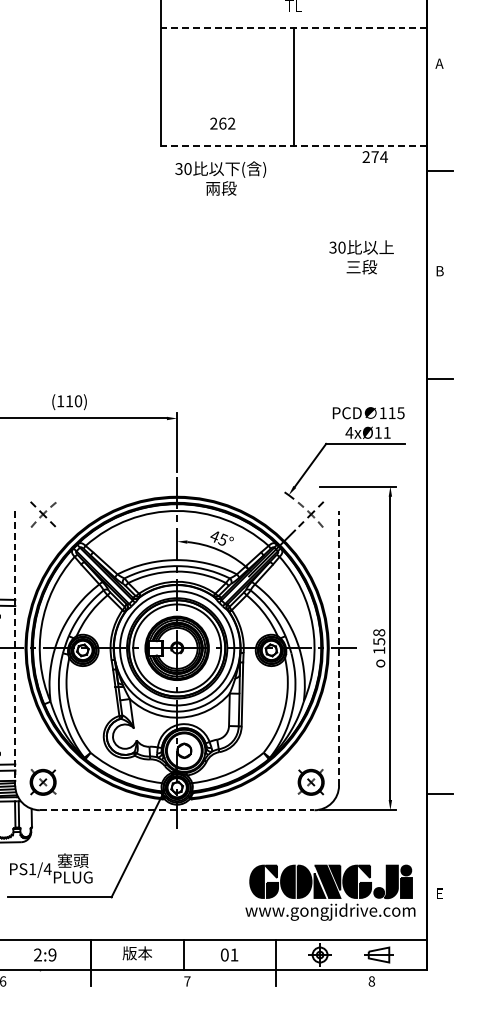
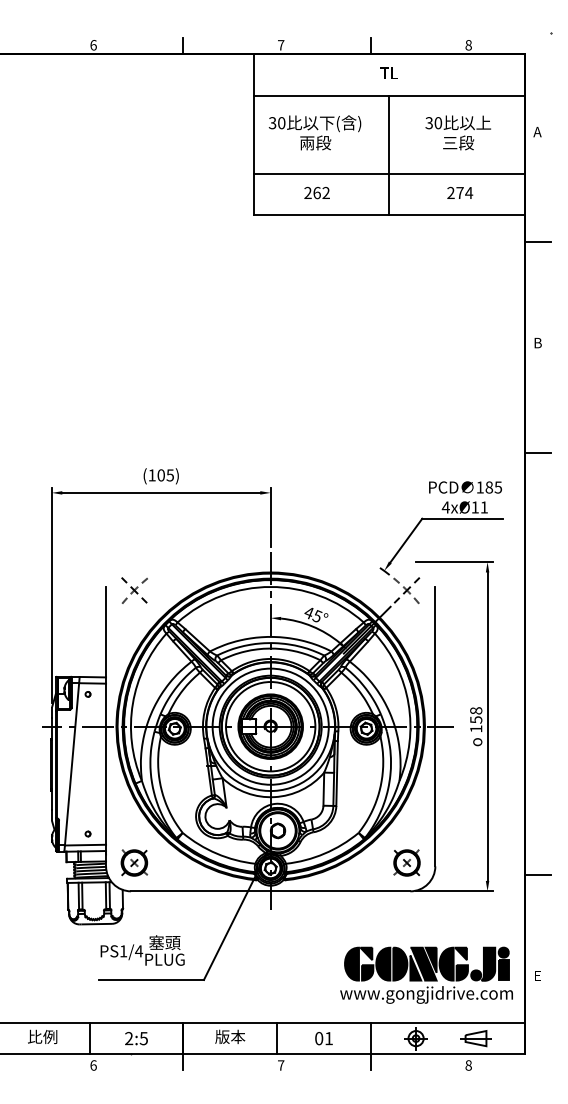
line: (293, 27) -> (389, 95), dashed -> solid
line: (292, 104) -> (388, 173), added
line: (292, 145) -> (388, 215), dashed -> solid
text: (375, 156) -> (460, 192), moved
text: (220, 178) -> (314, 132), moved
text: (360, 256) -> (457, 132), moved
text: (73, 401) -> (165, 475), (110) -> (105)
text: (392, 413) -> (489, 487), 115 -> 185
line: (15, 648) -> (106, 726), dashed -> solid
line: (339, 648) -> (435, 726), dashed -> solid
line: (176, 810) -> (270, 891), dashed -> solid
text: (52, 954) -> (143, 1038), 2:9 -> 2:5

